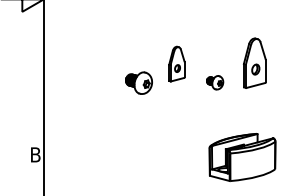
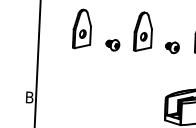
part: (176, 63) -> (143, 31), size x1.43
part: (98, 64) -> (82, 29), added
part: (138, 82) -> (112, 44), size x0.62

